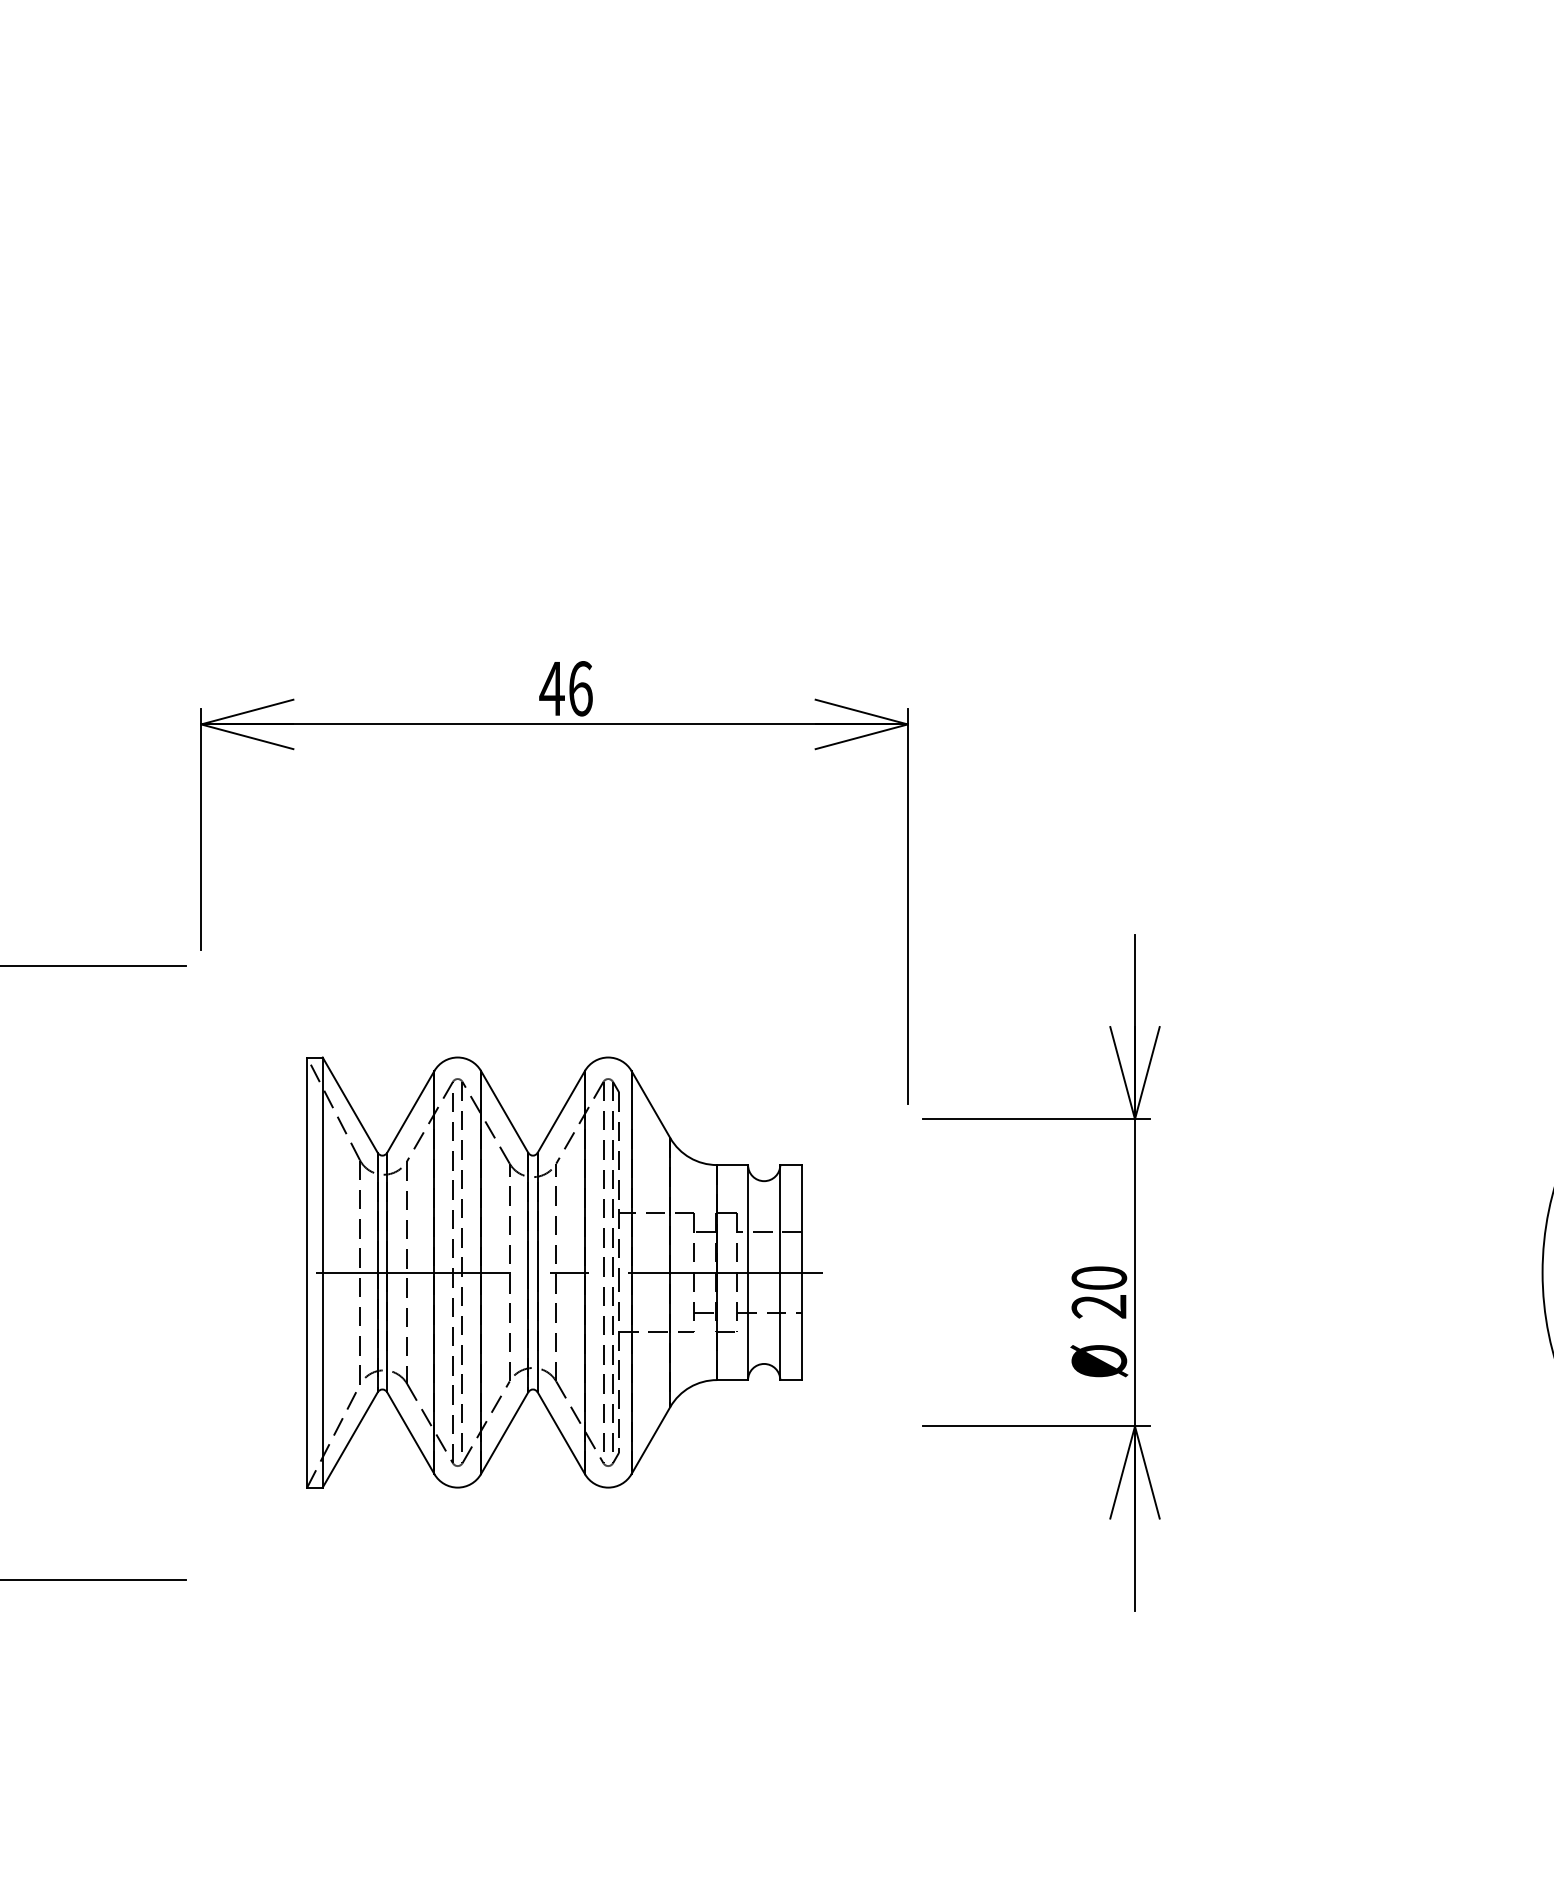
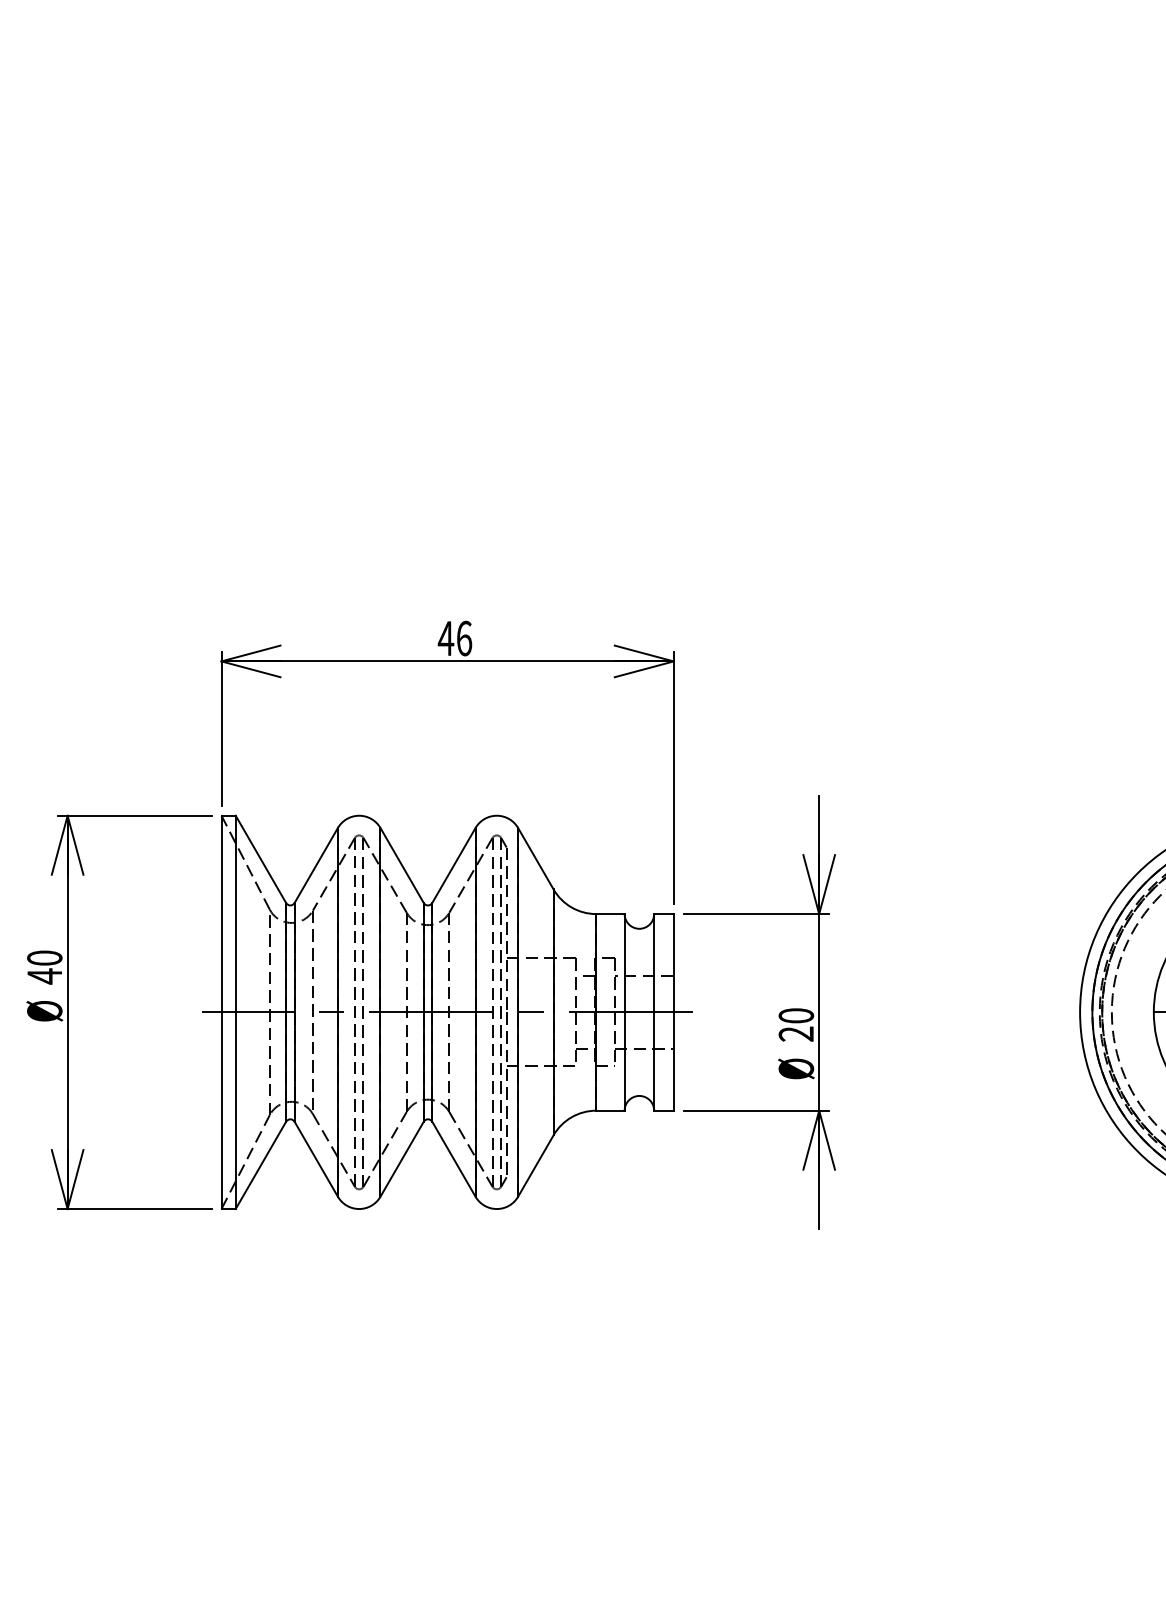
part: (554, 1271) -> (447, 1011), size x1.43

